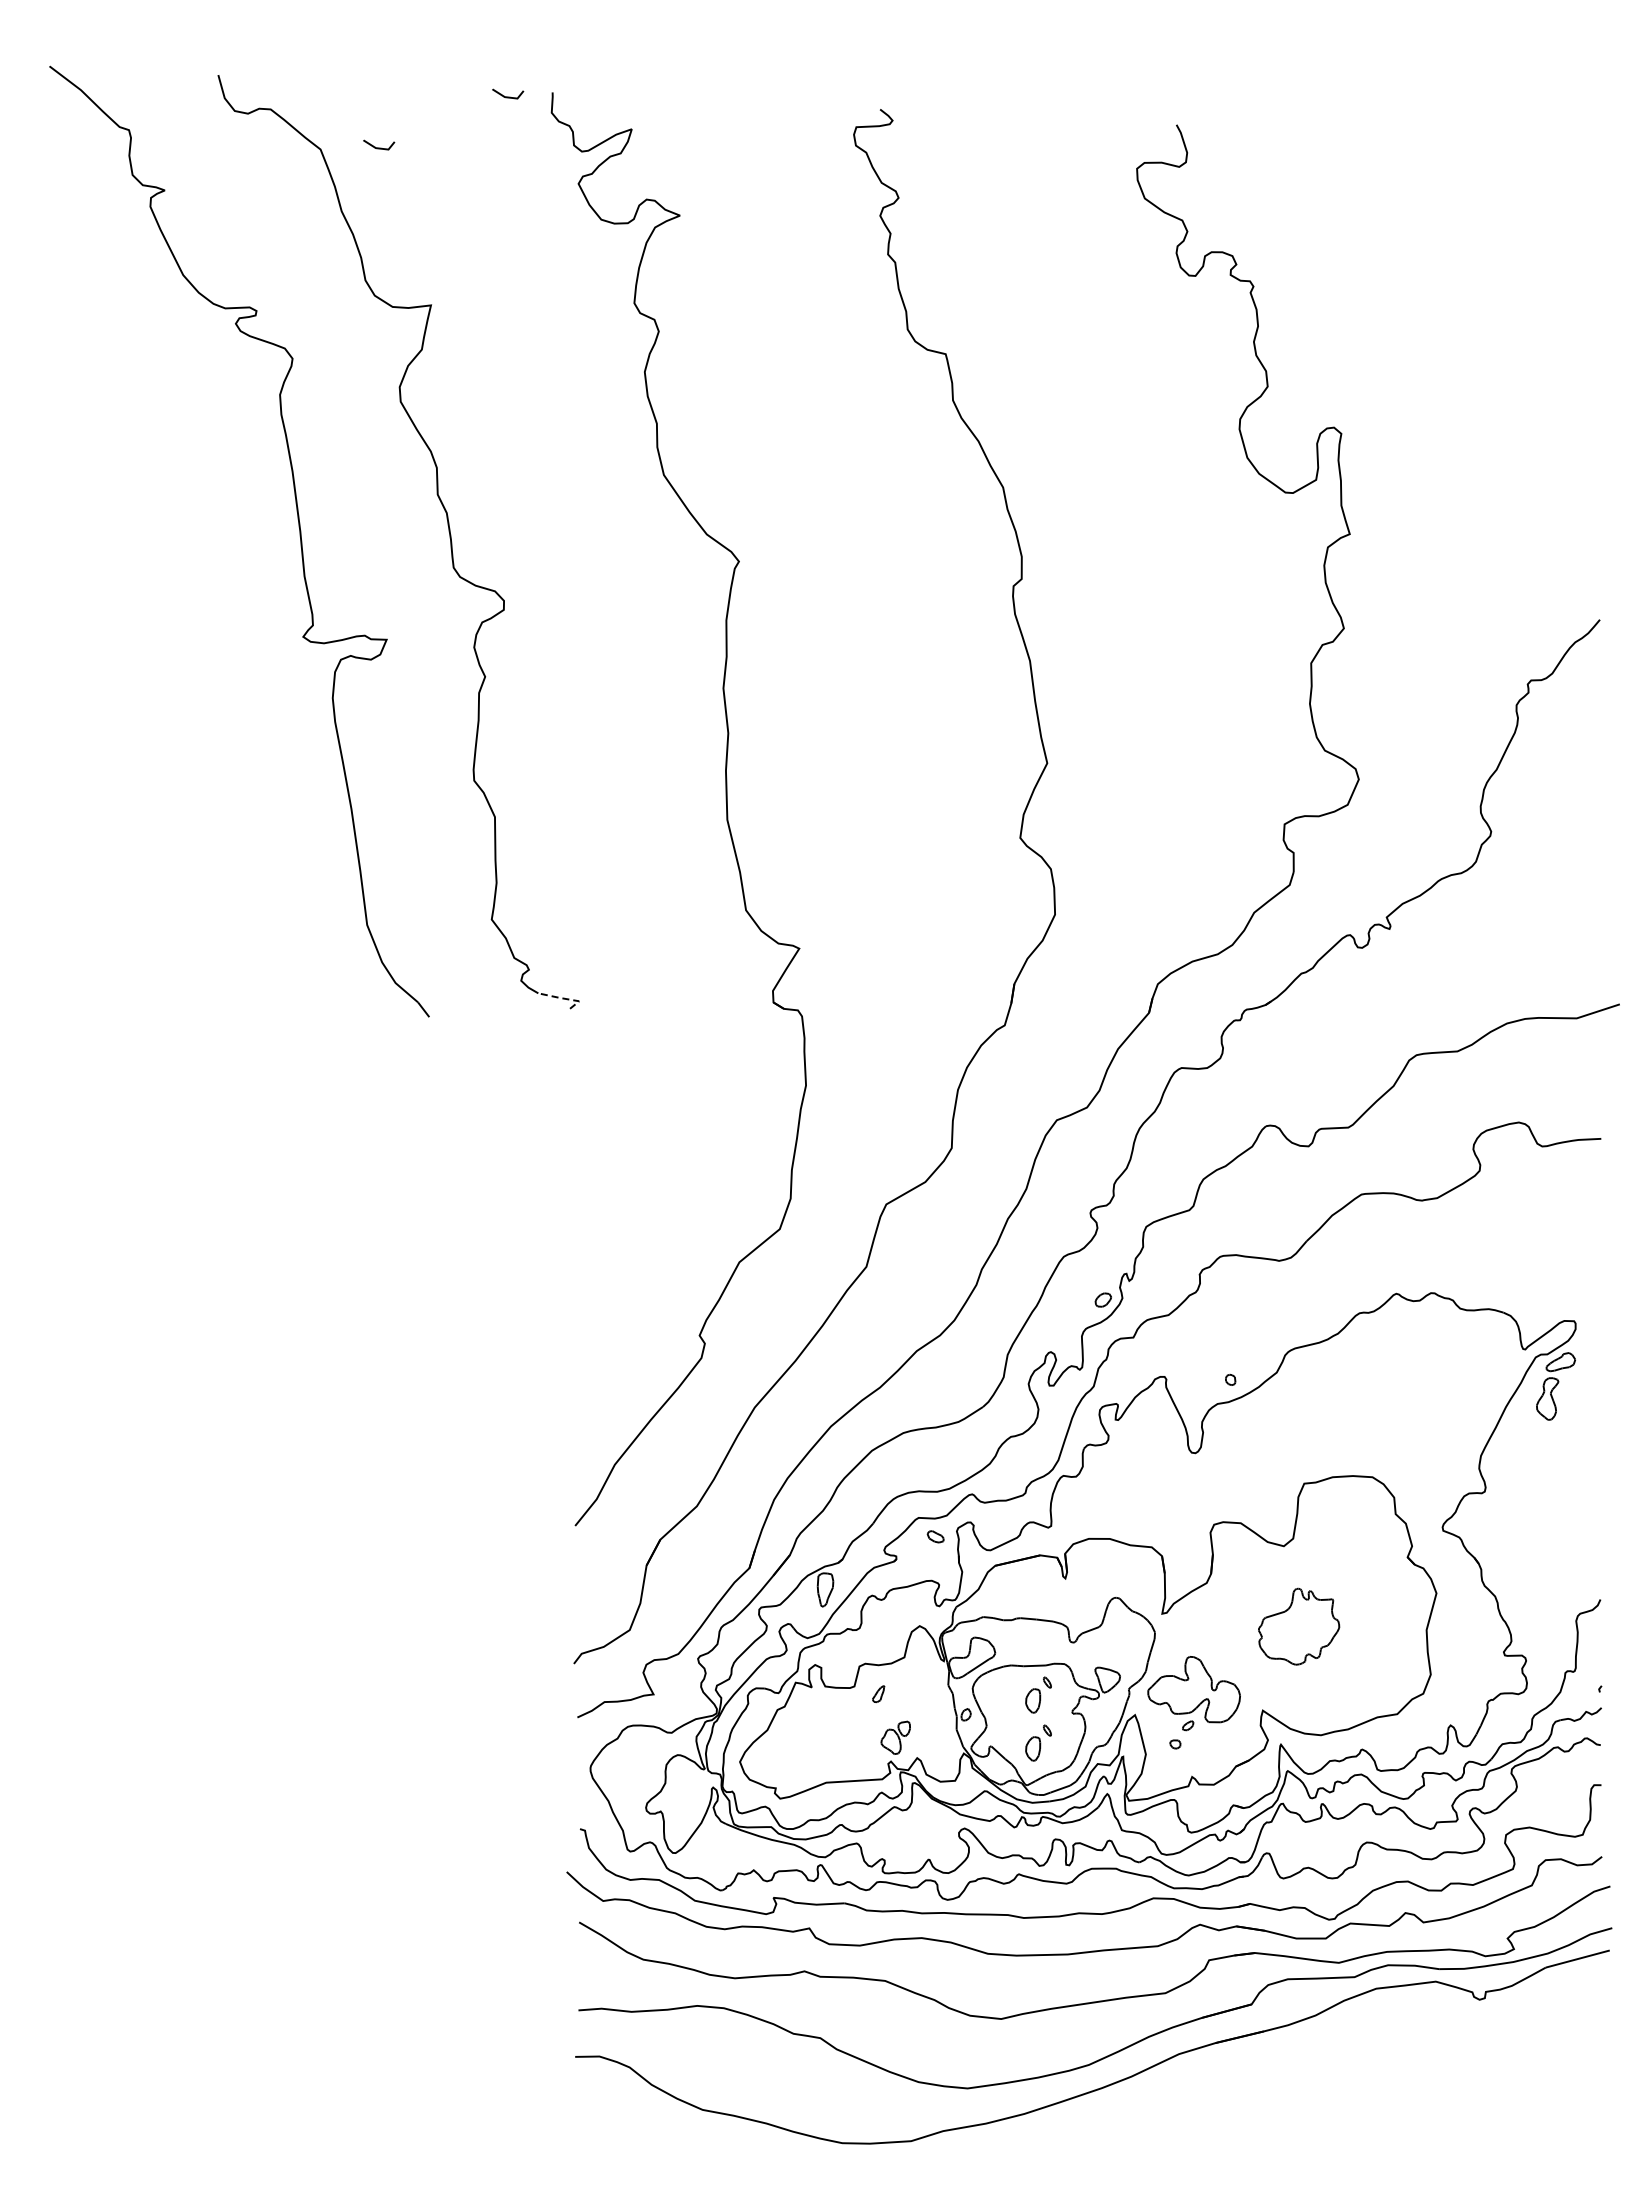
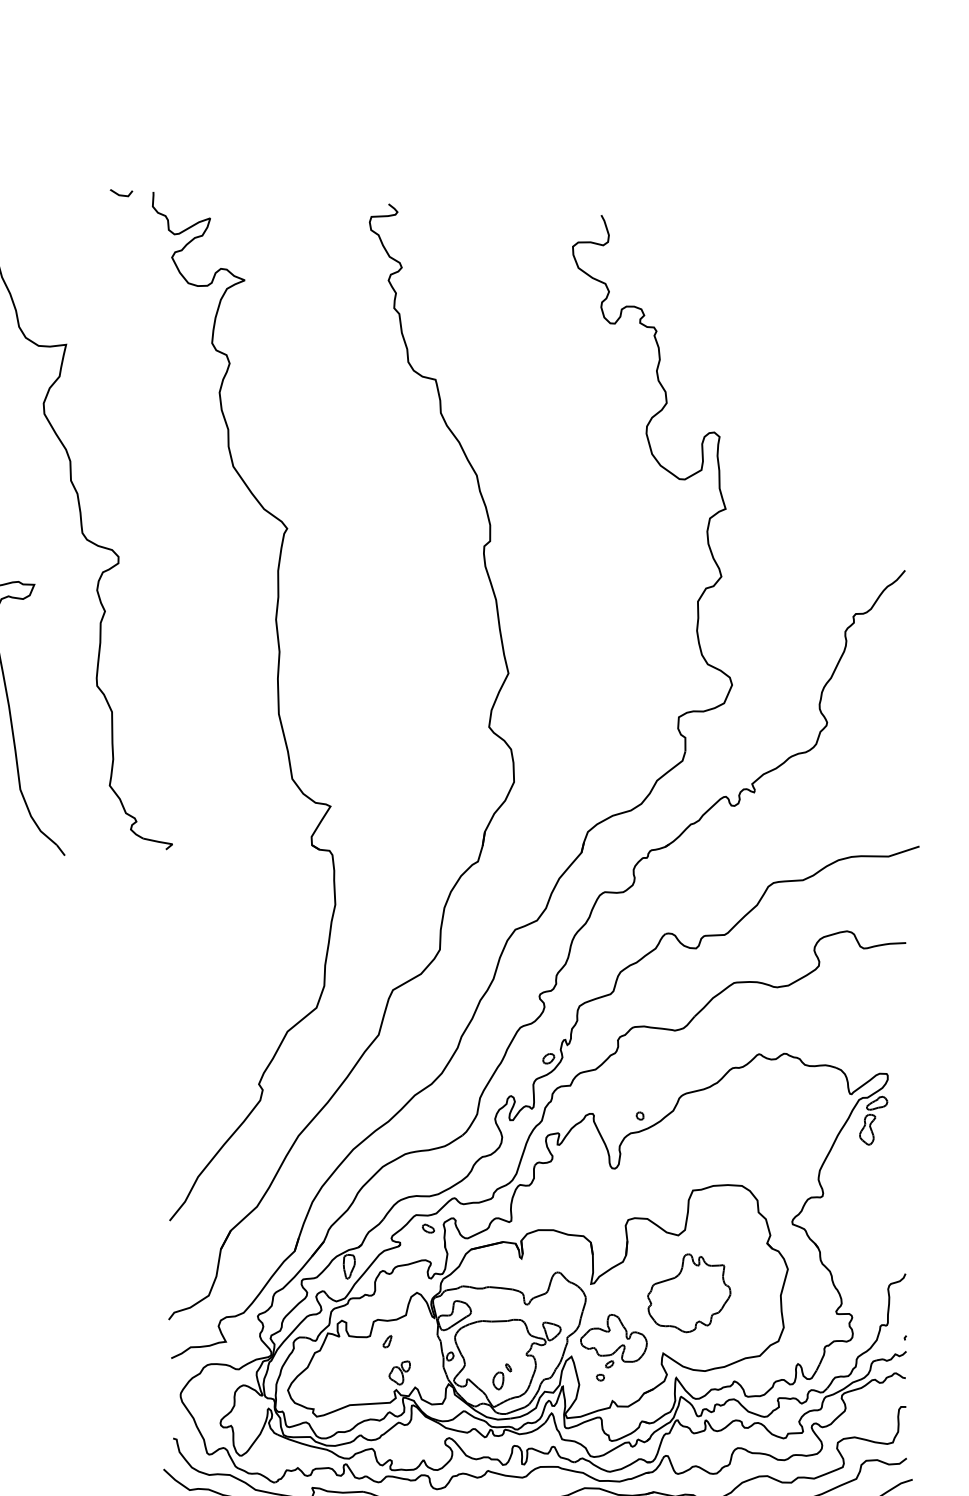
line: (379, 147) -> (29, 231), removed
line: (564, 998) -> (161, 842), dashed -> solid
part: (1298, 1626) -> (688, 1293), size x1.43
part: (1038, 1694) -> (502, 1341), removed

